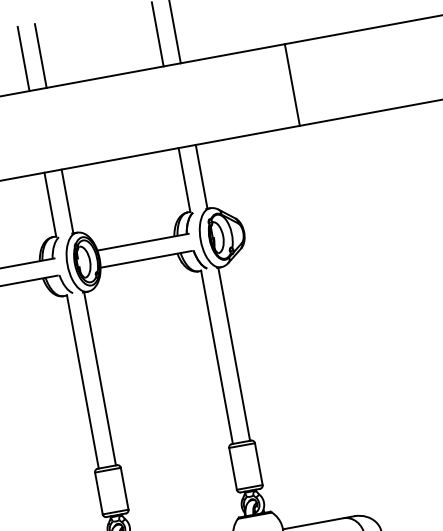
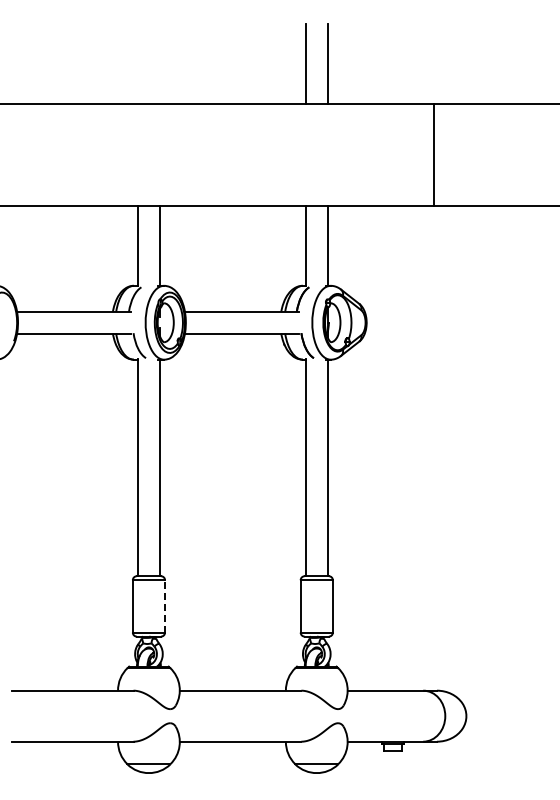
line: (40, 55) -> (159, 63), removed
line: (23, 58) -> (138, 63), removed
line: (292, 84) -> (433, 154), moved
line: (124, 487) -> (165, 605), solid -> dashed

